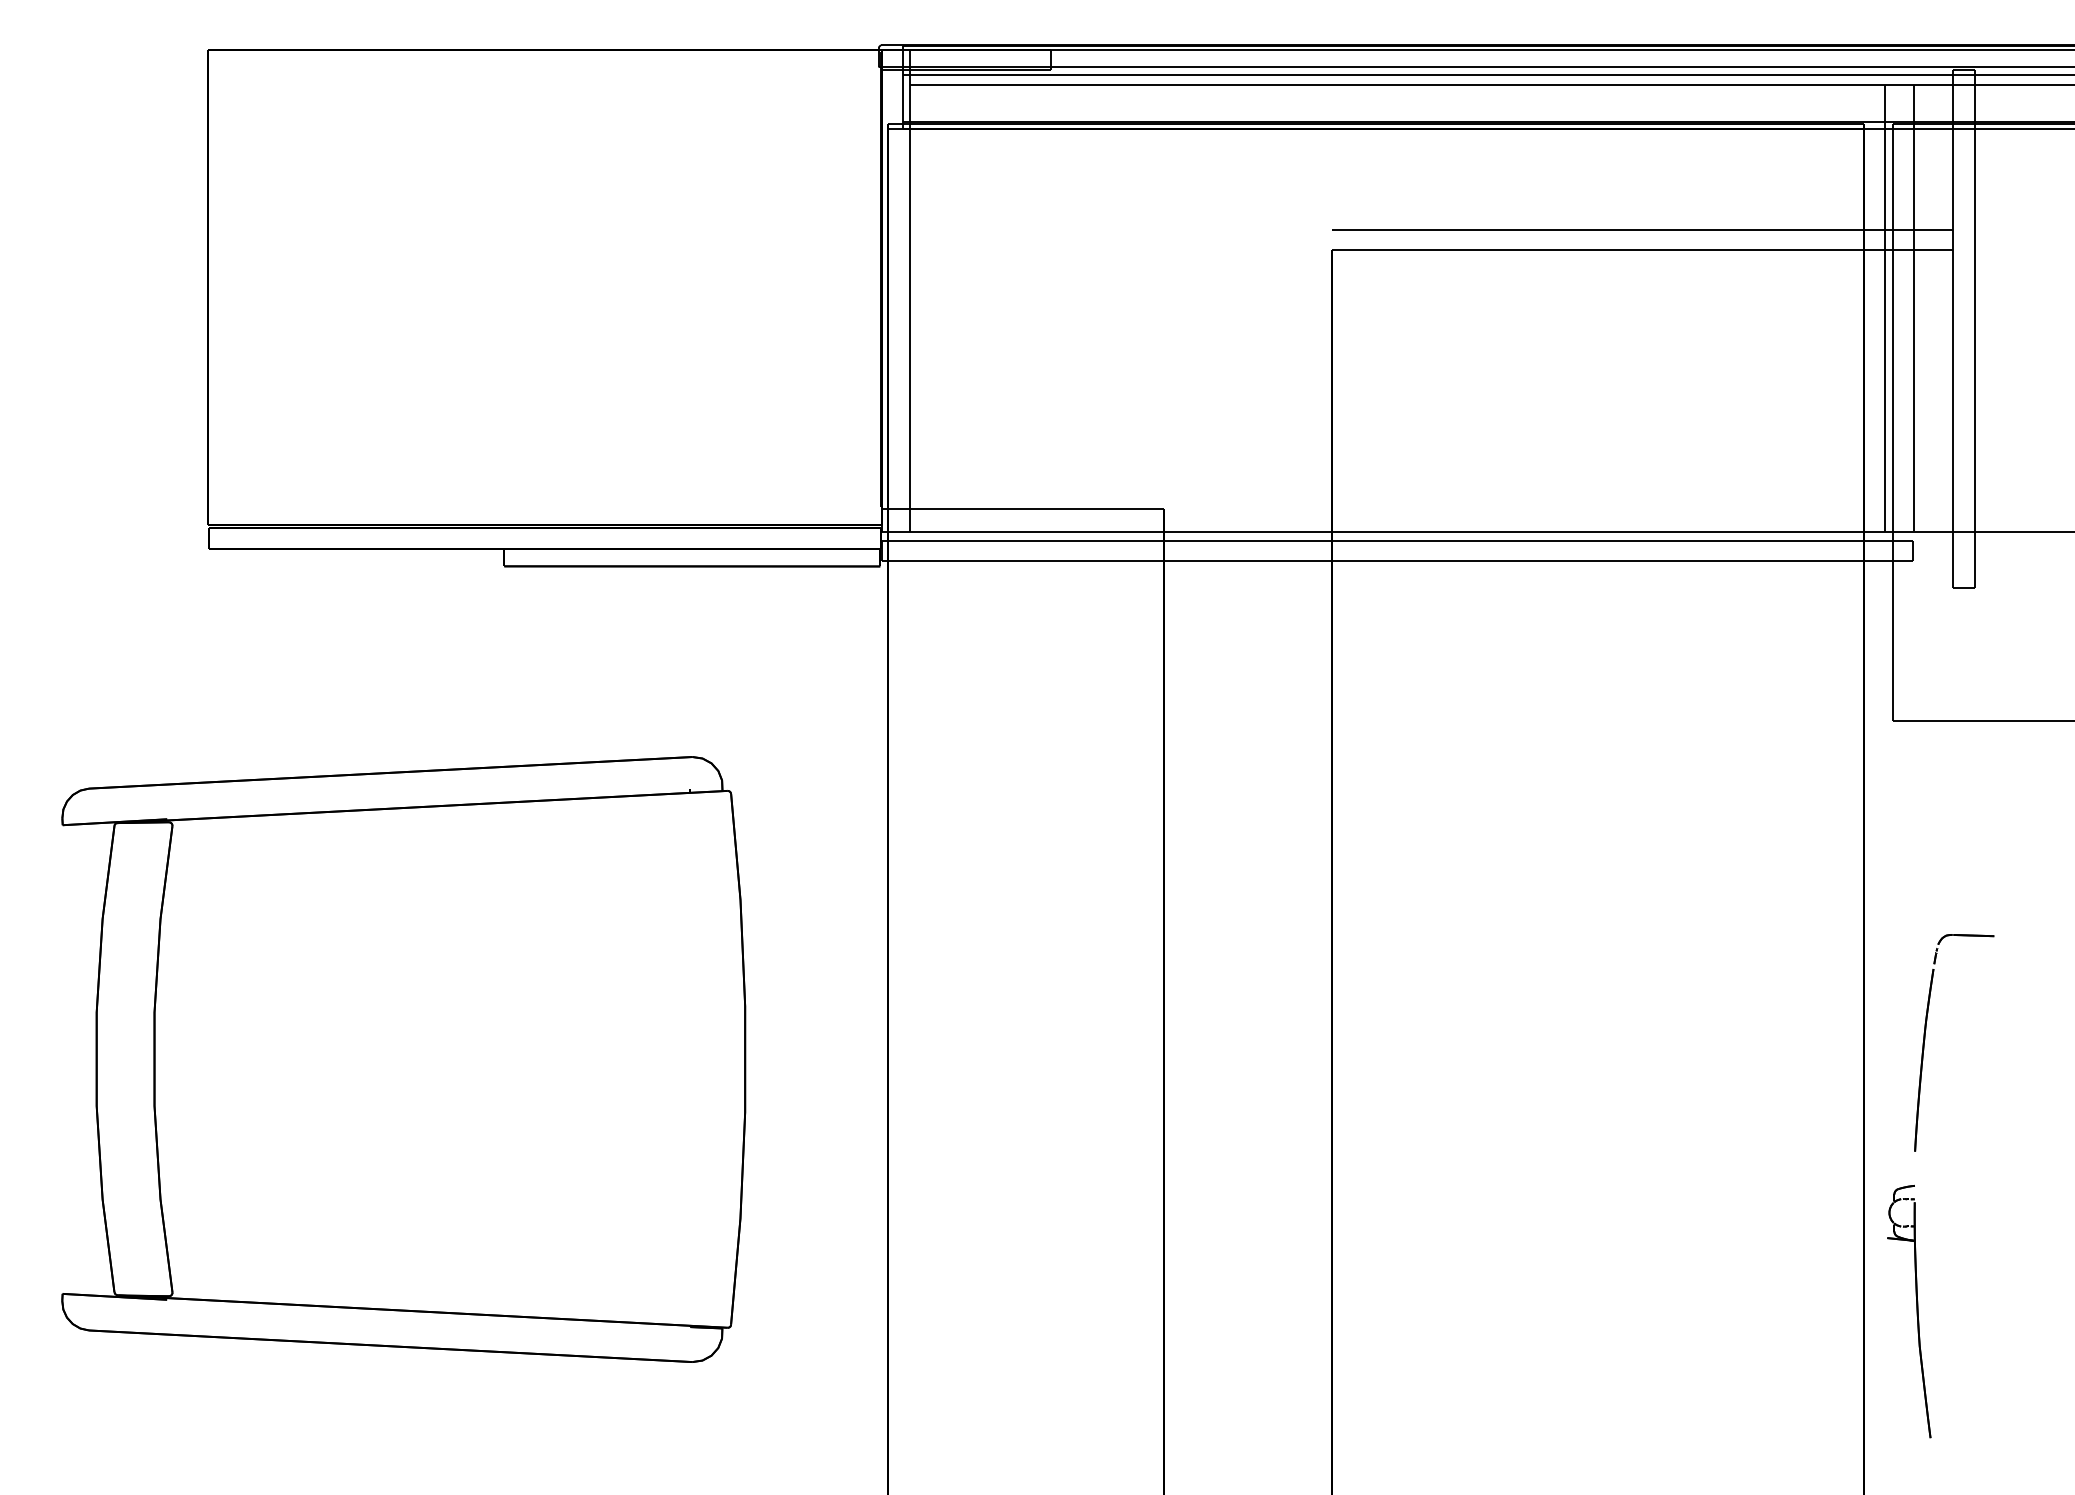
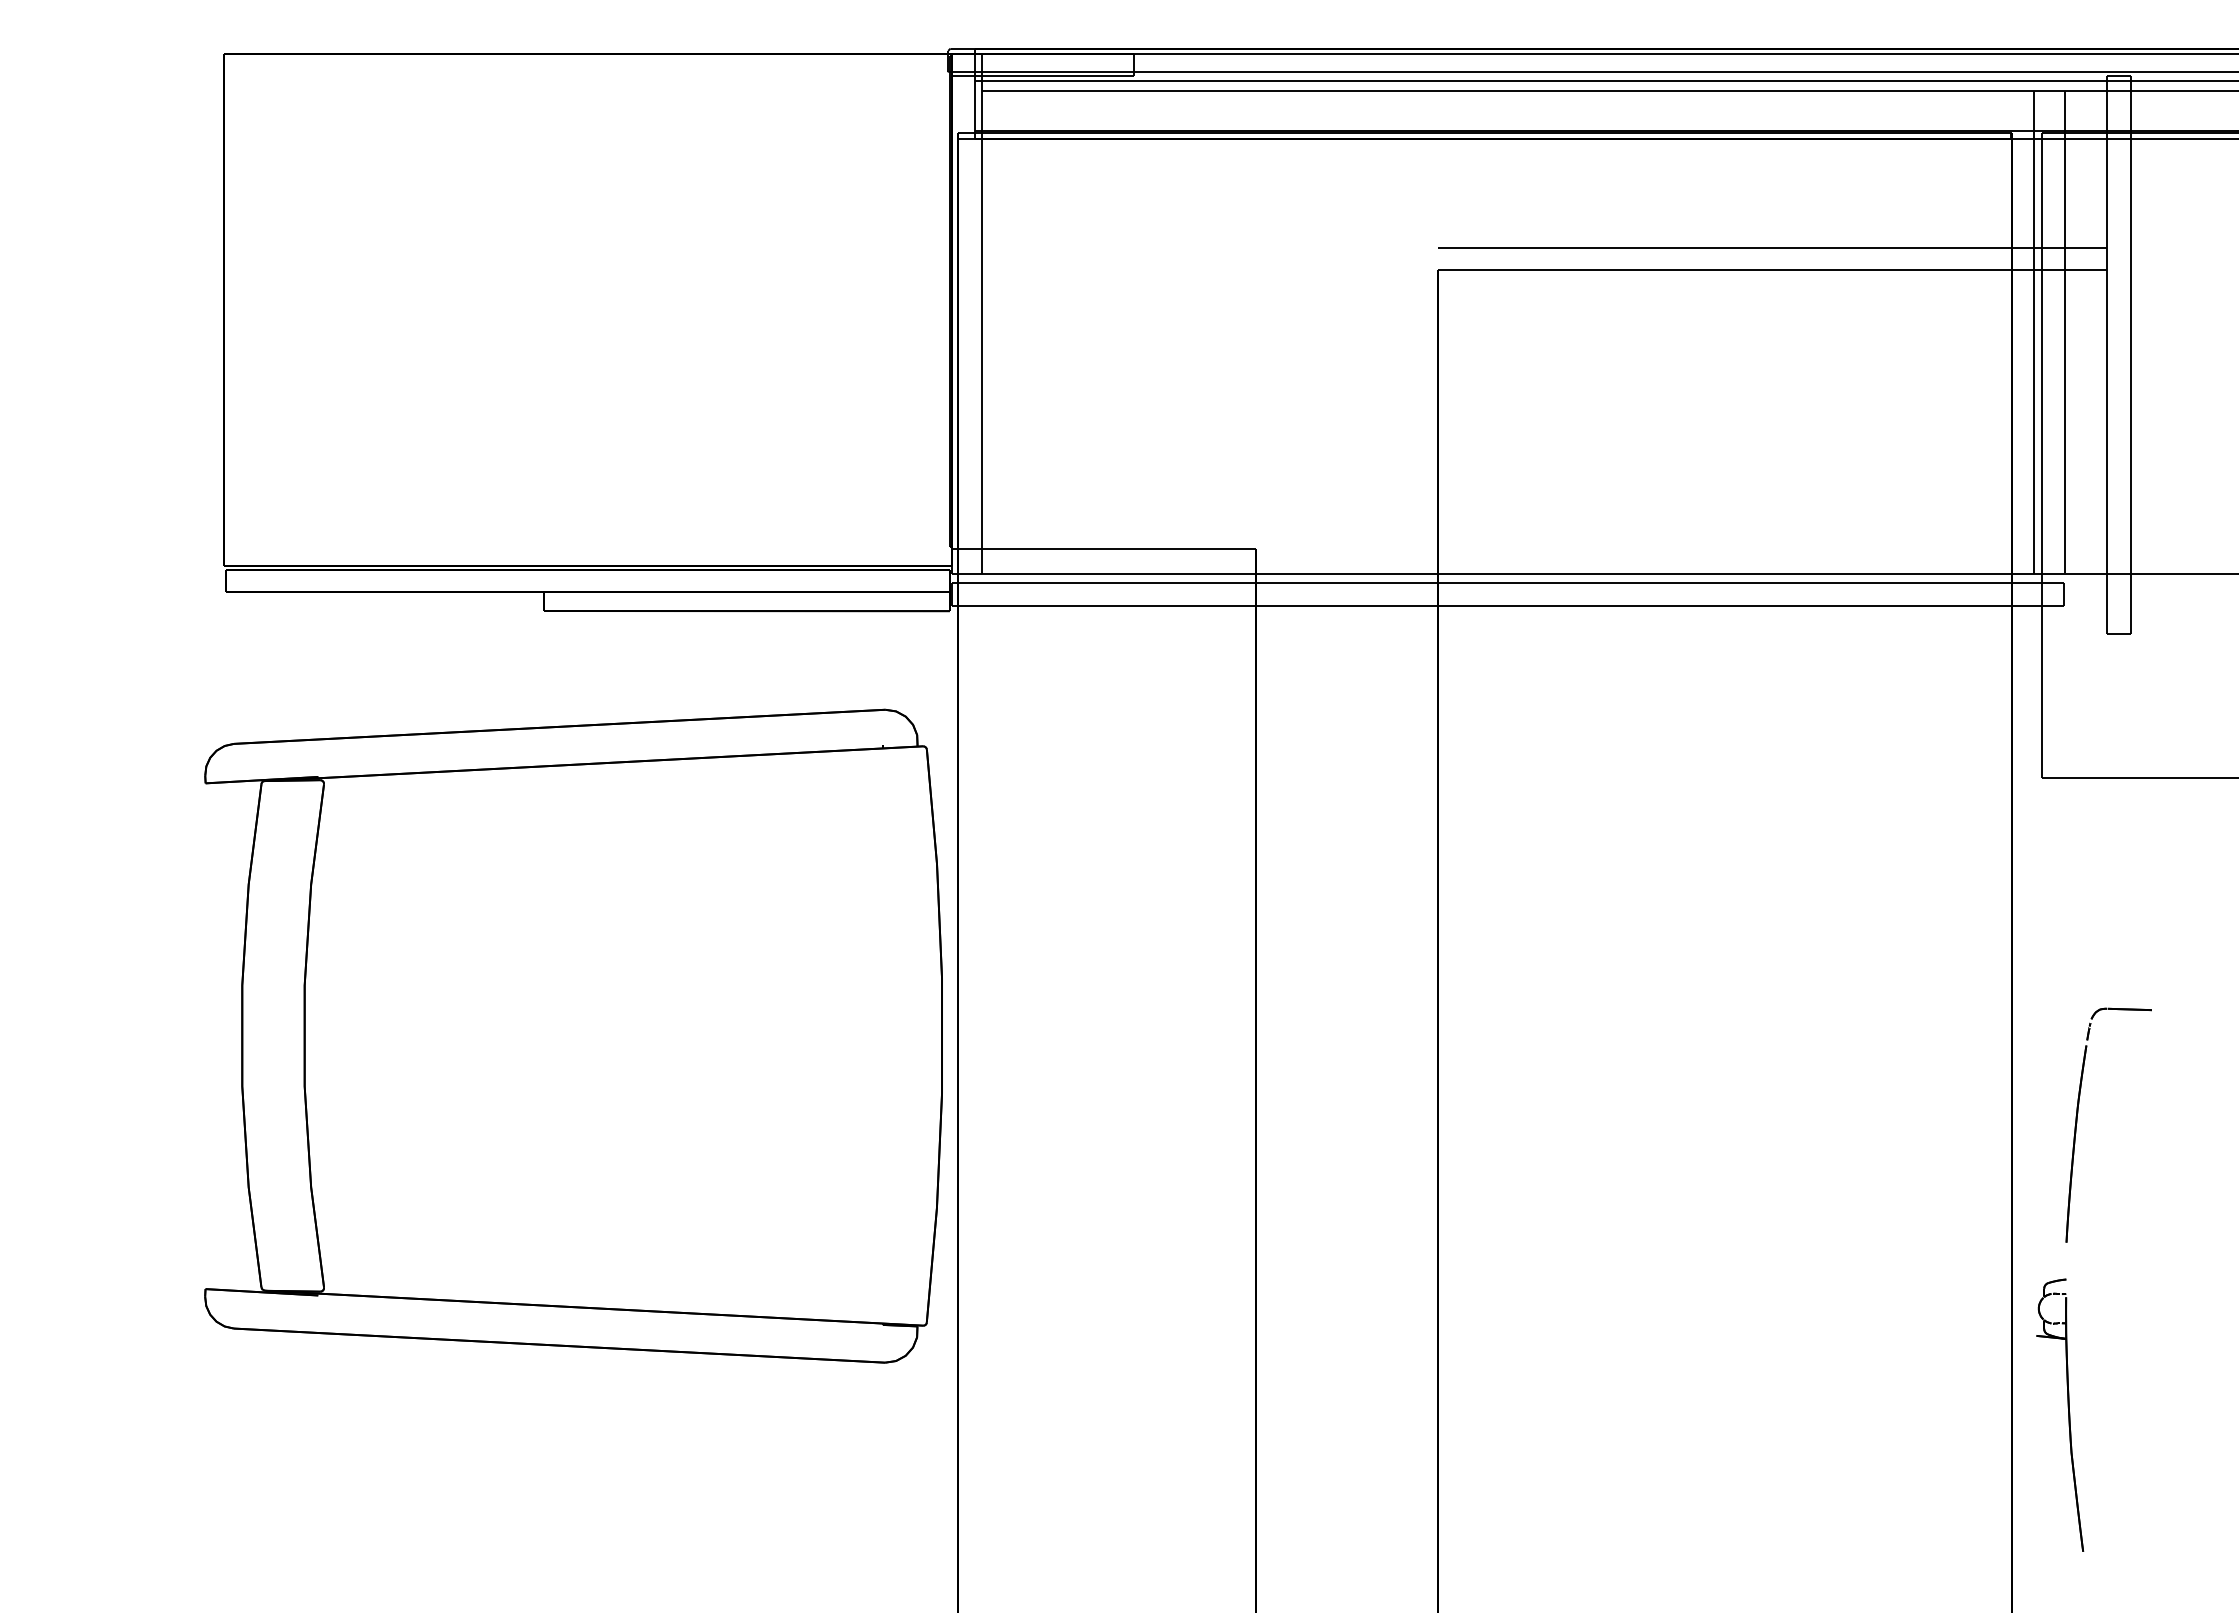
part: (403, 1058) -> (573, 1035), moved

